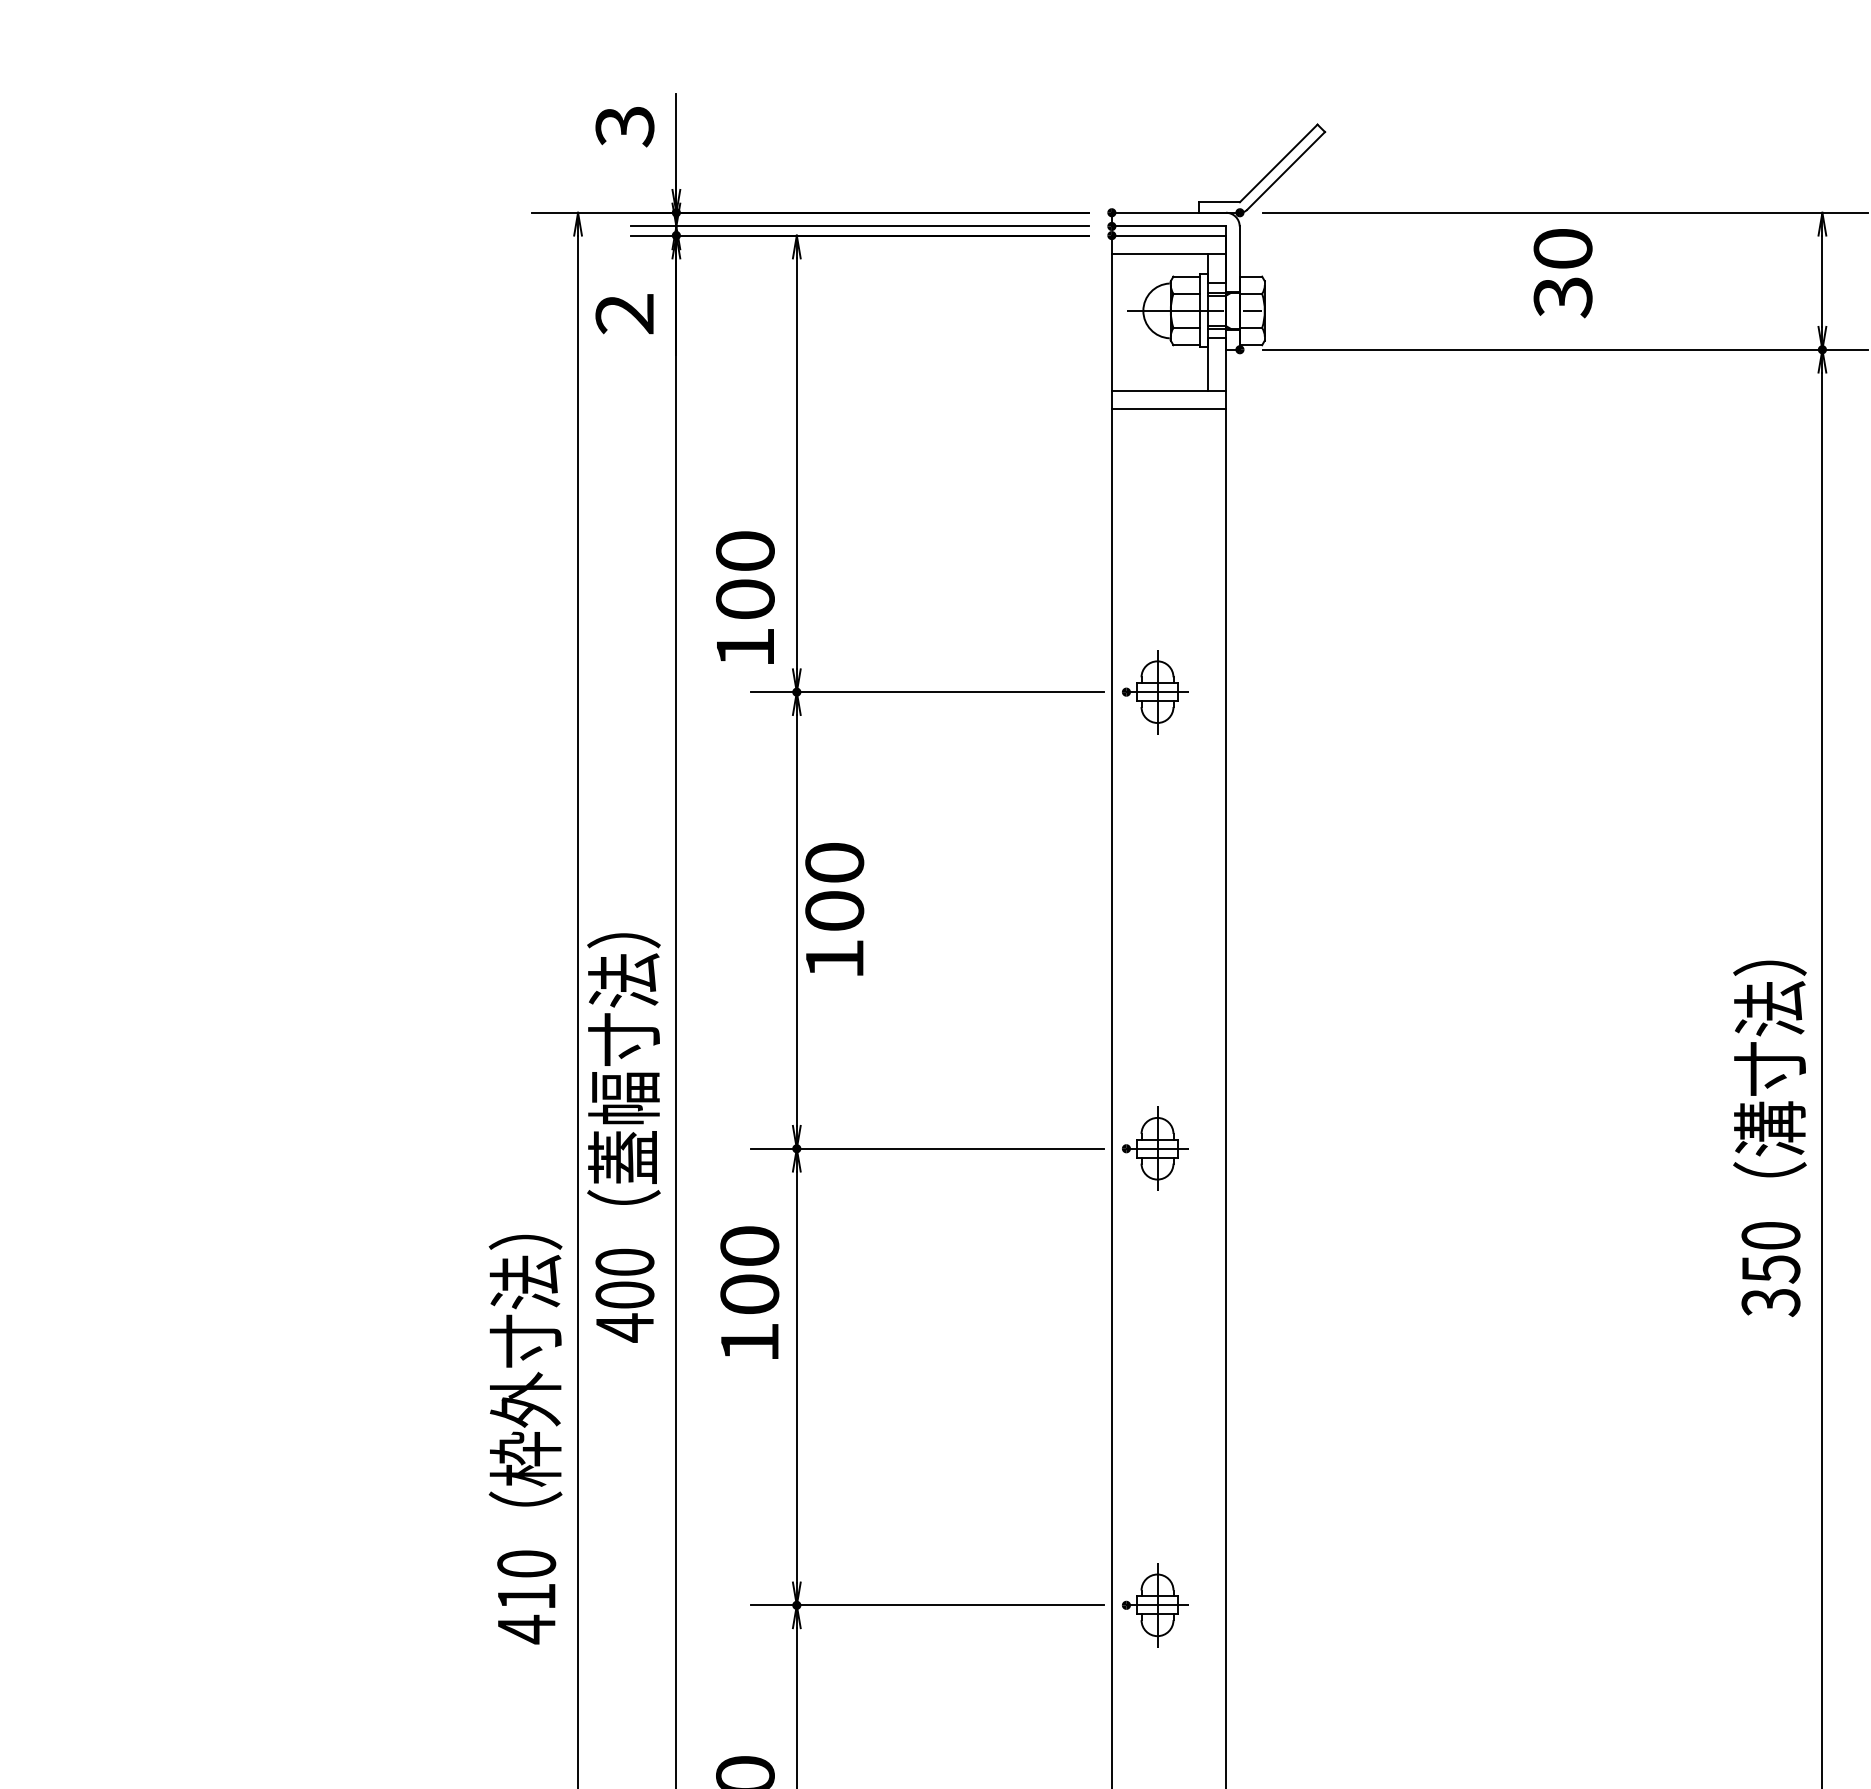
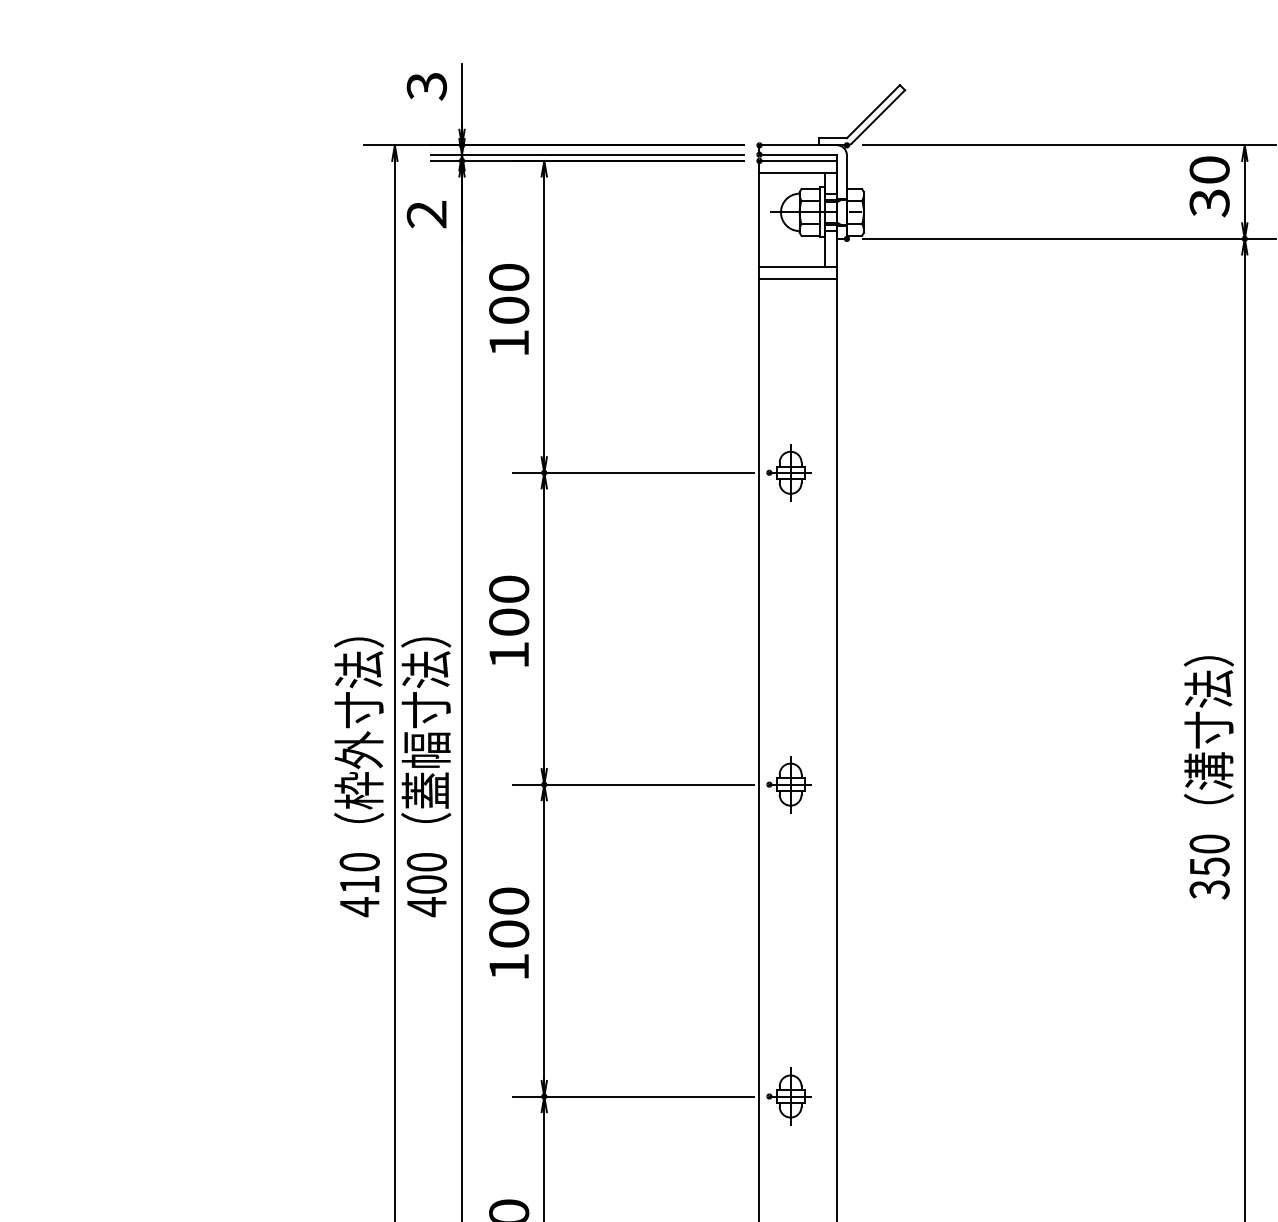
text: (1562, 272) -> (1209, 186), moved
text: (745, 598) -> (509, 309), moved
text: (835, 908) -> (509, 620), moved
text: (750, 1292) -> (509, 932), moved
text: (526, 1439) -> (359, 777), moved

